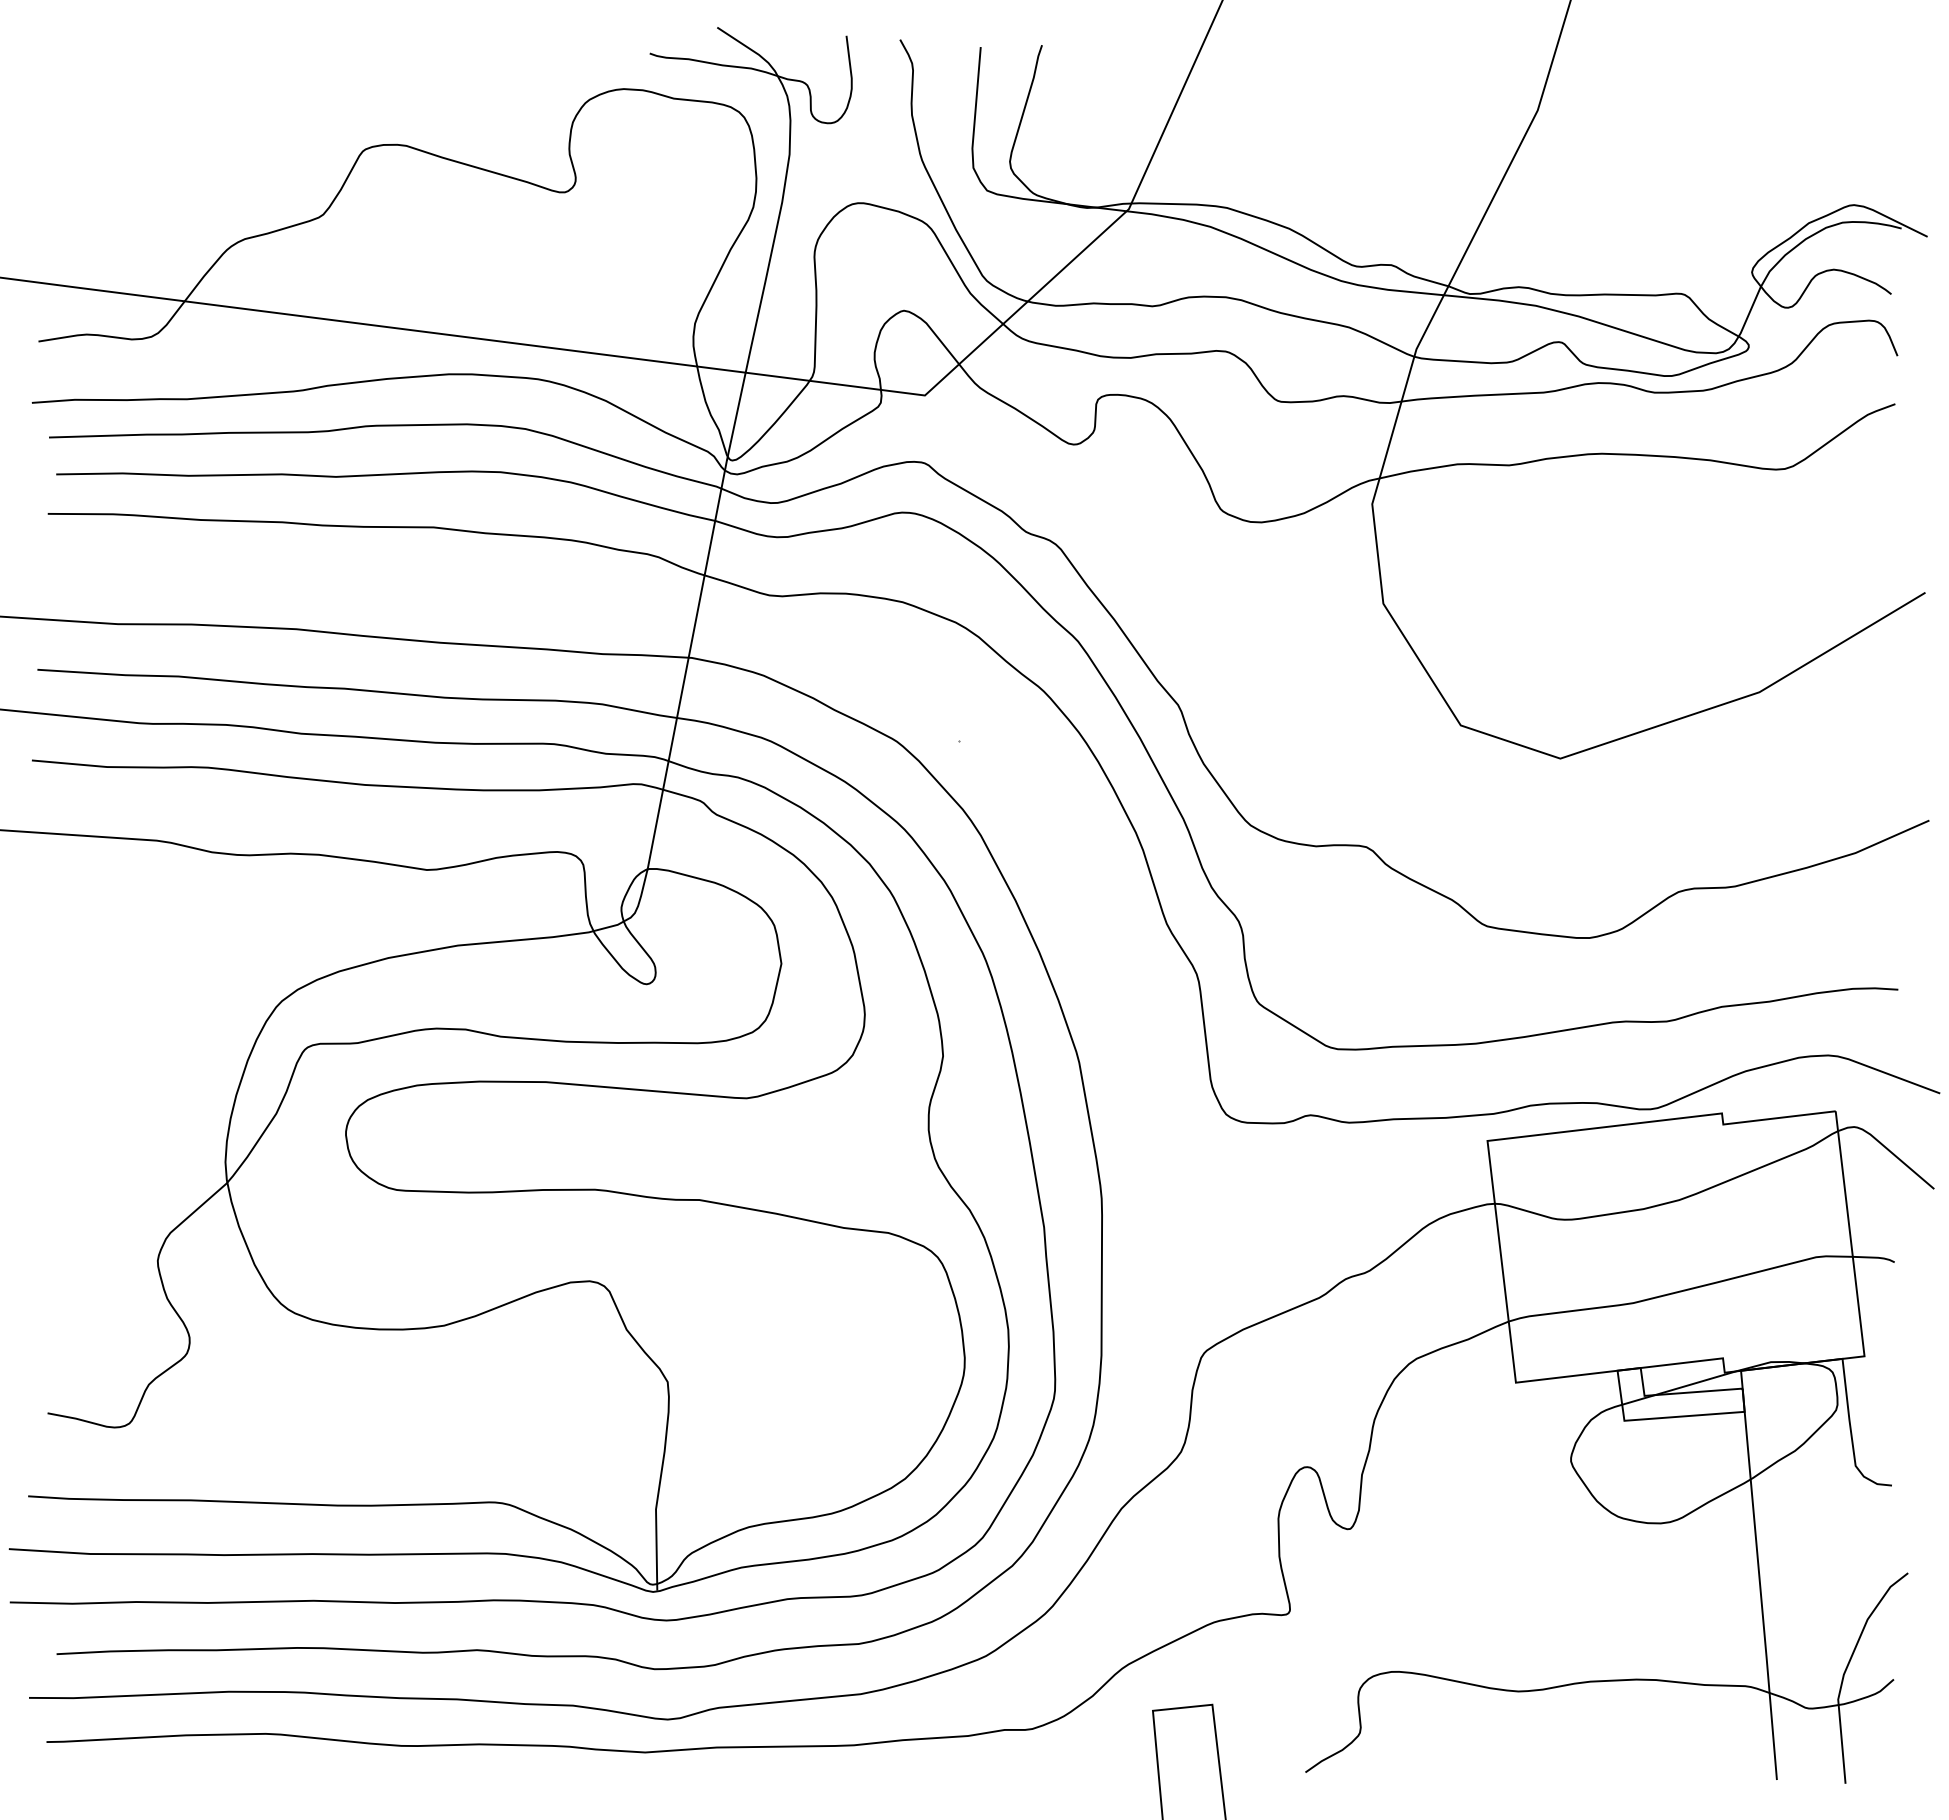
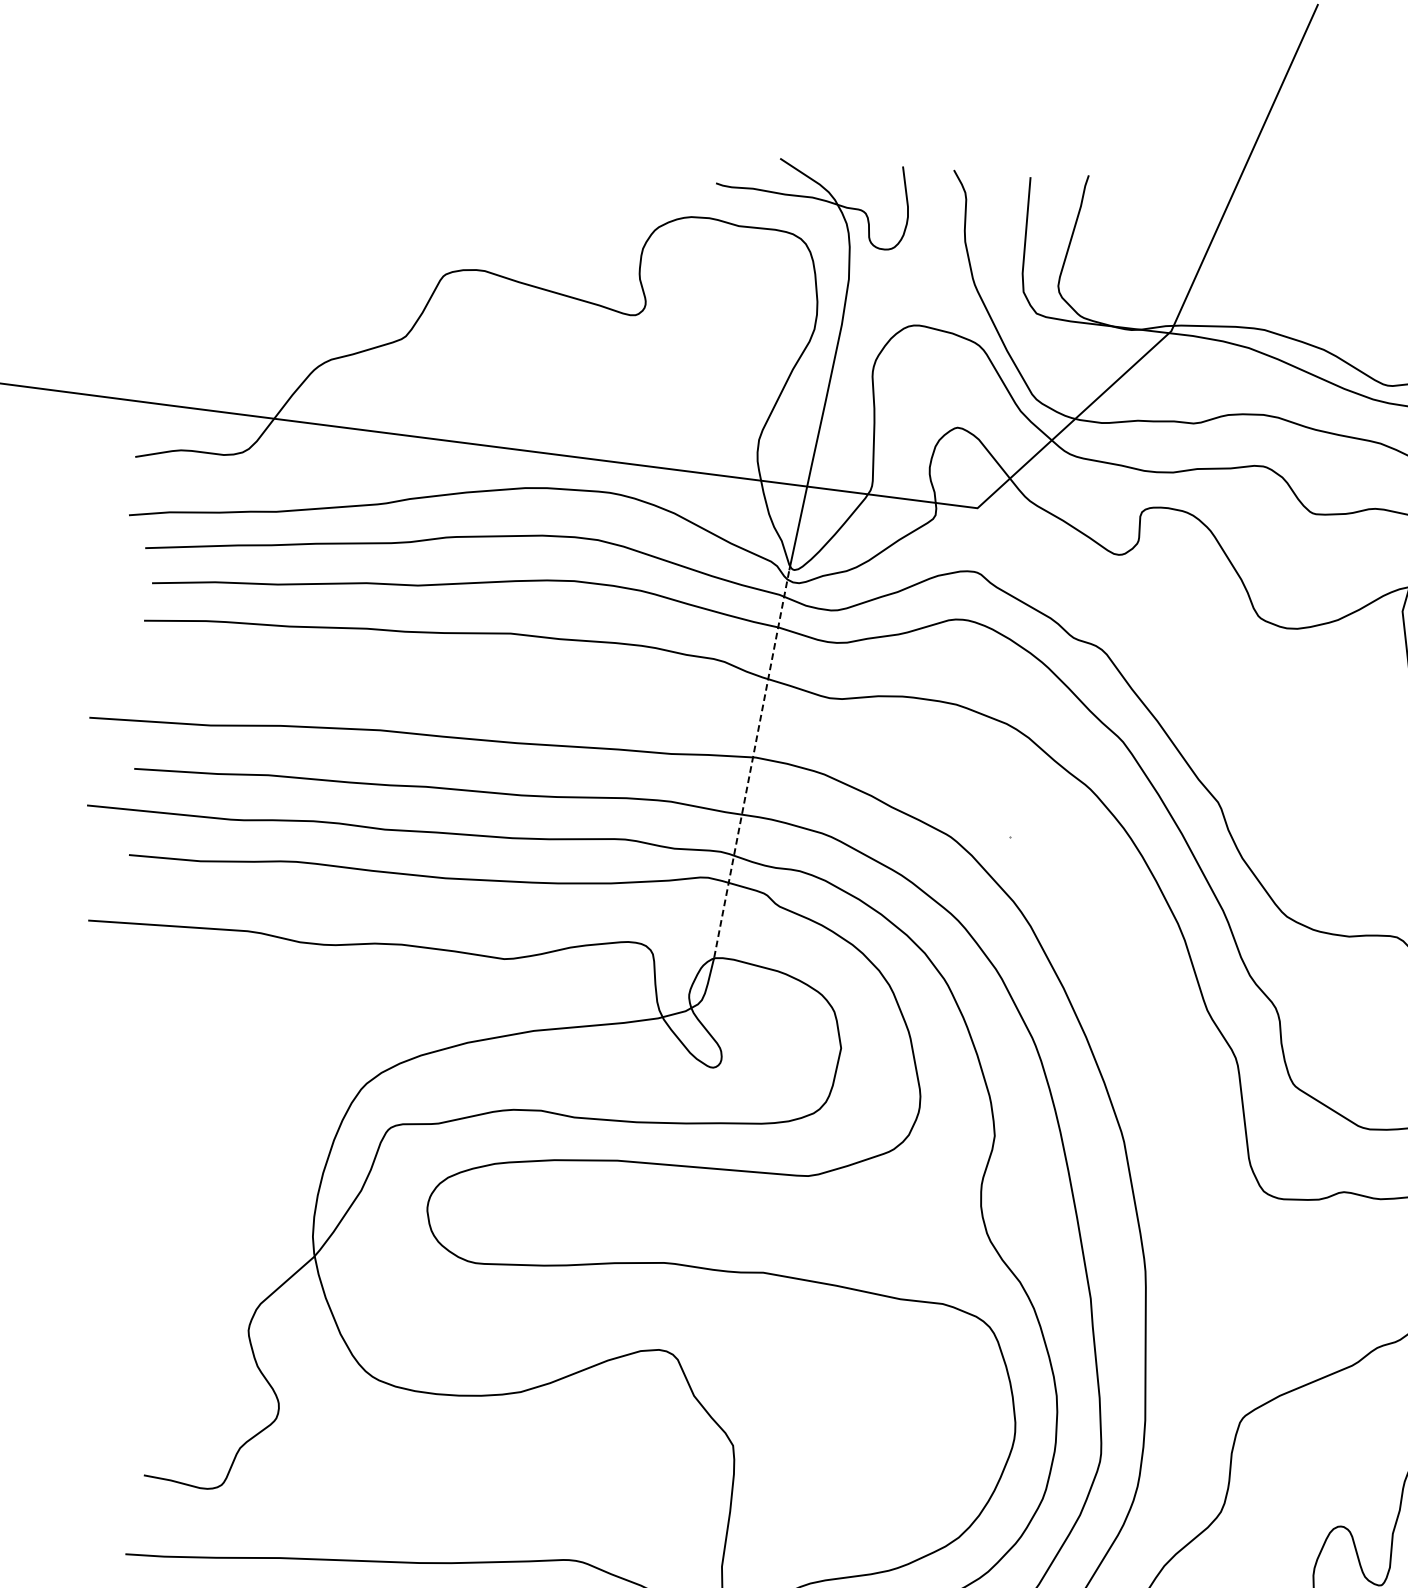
line: (687, 664) -> (751, 763), solid -> dashed

